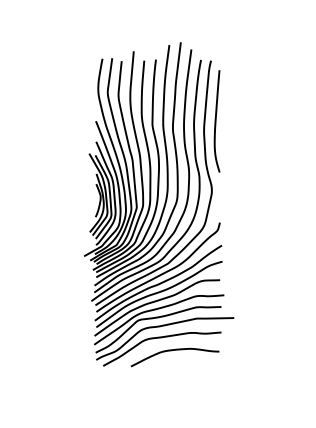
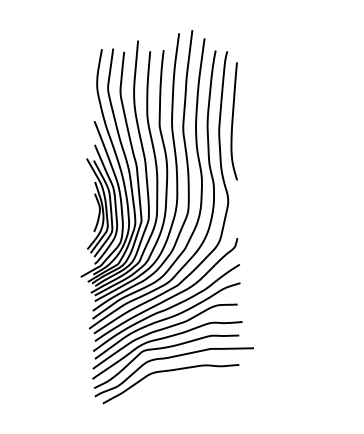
curve: (171, 351) -> (181, 386), removed

